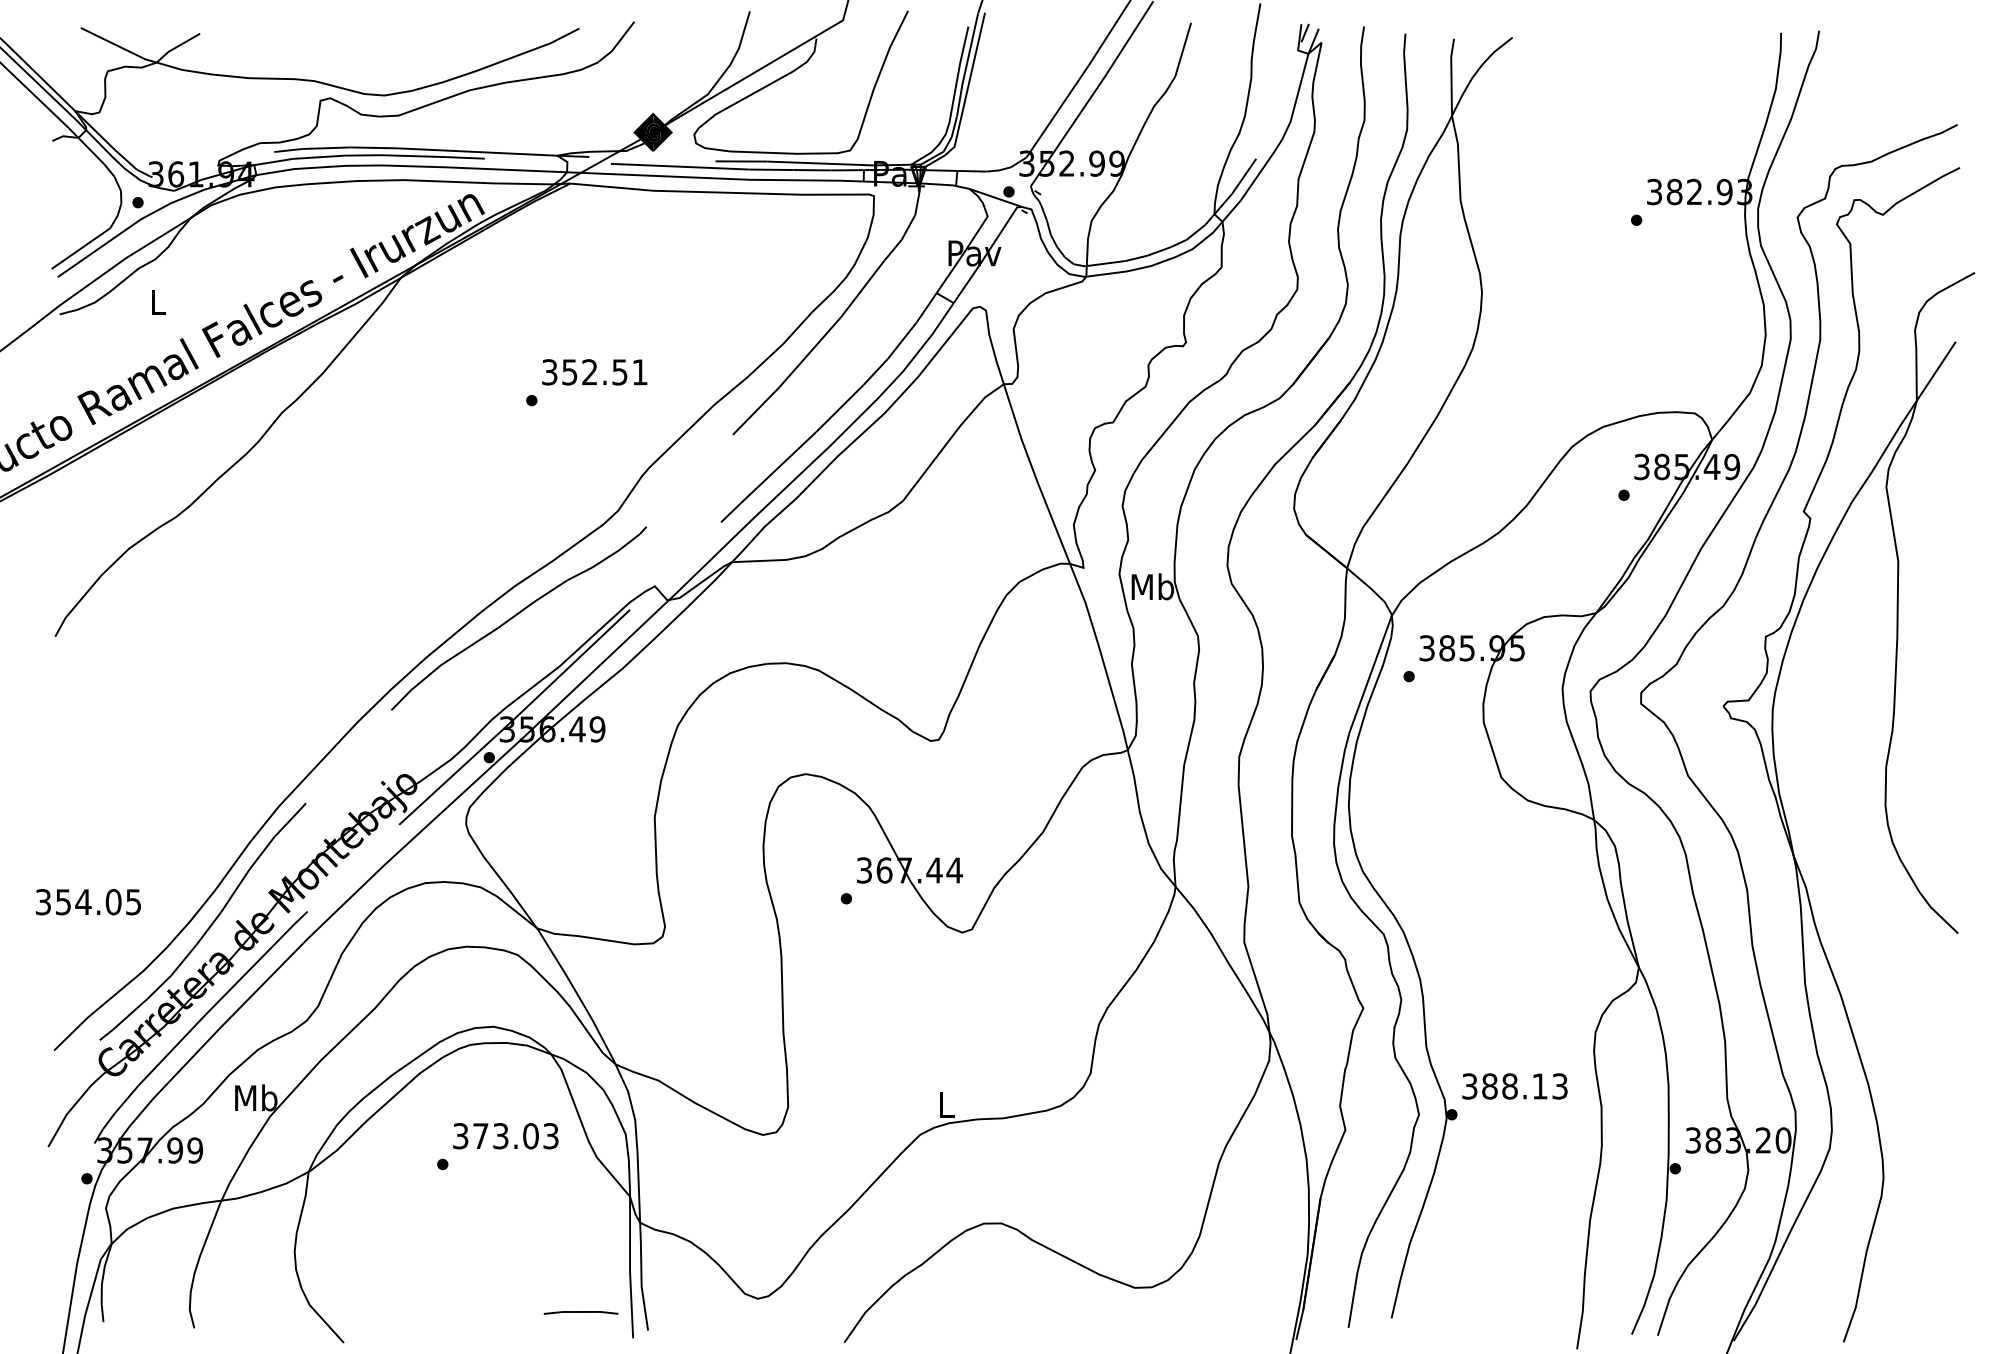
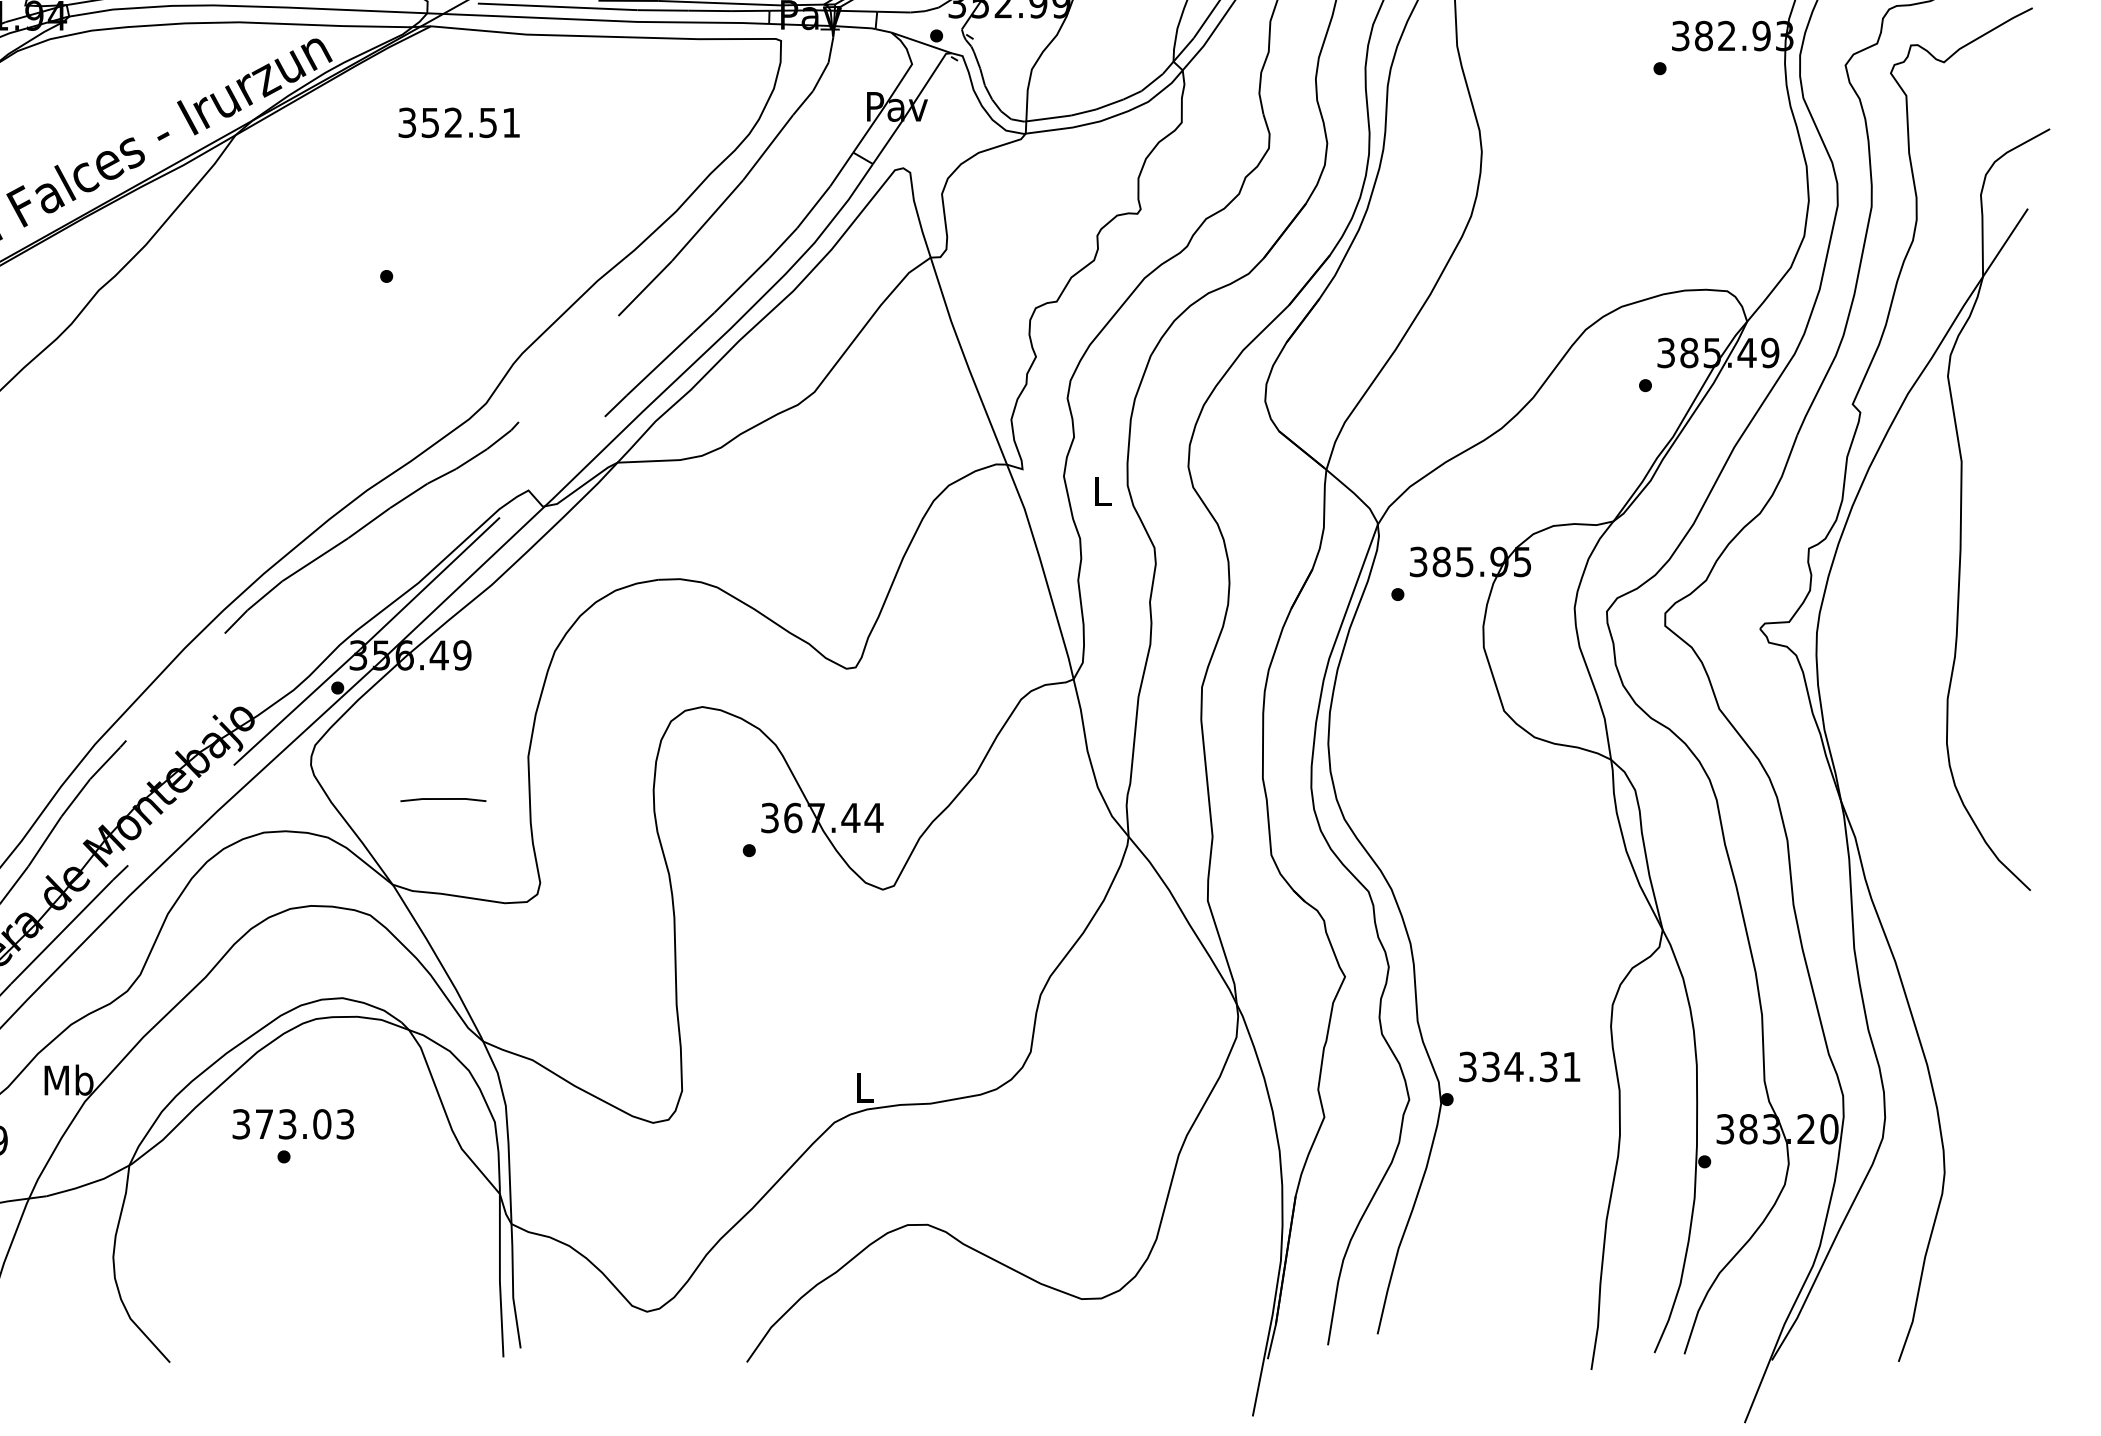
text: (594, 372) -> (458, 123), moved
text: (1152, 586) -> (1102, 490), Mb -> L
text: (1524, 1086) -> (1530, 1067), 388.13 -> 334.31
text: (505, 1136) -> (292, 1124), moved
line: (580, 1312) -> (442, 799), moved

